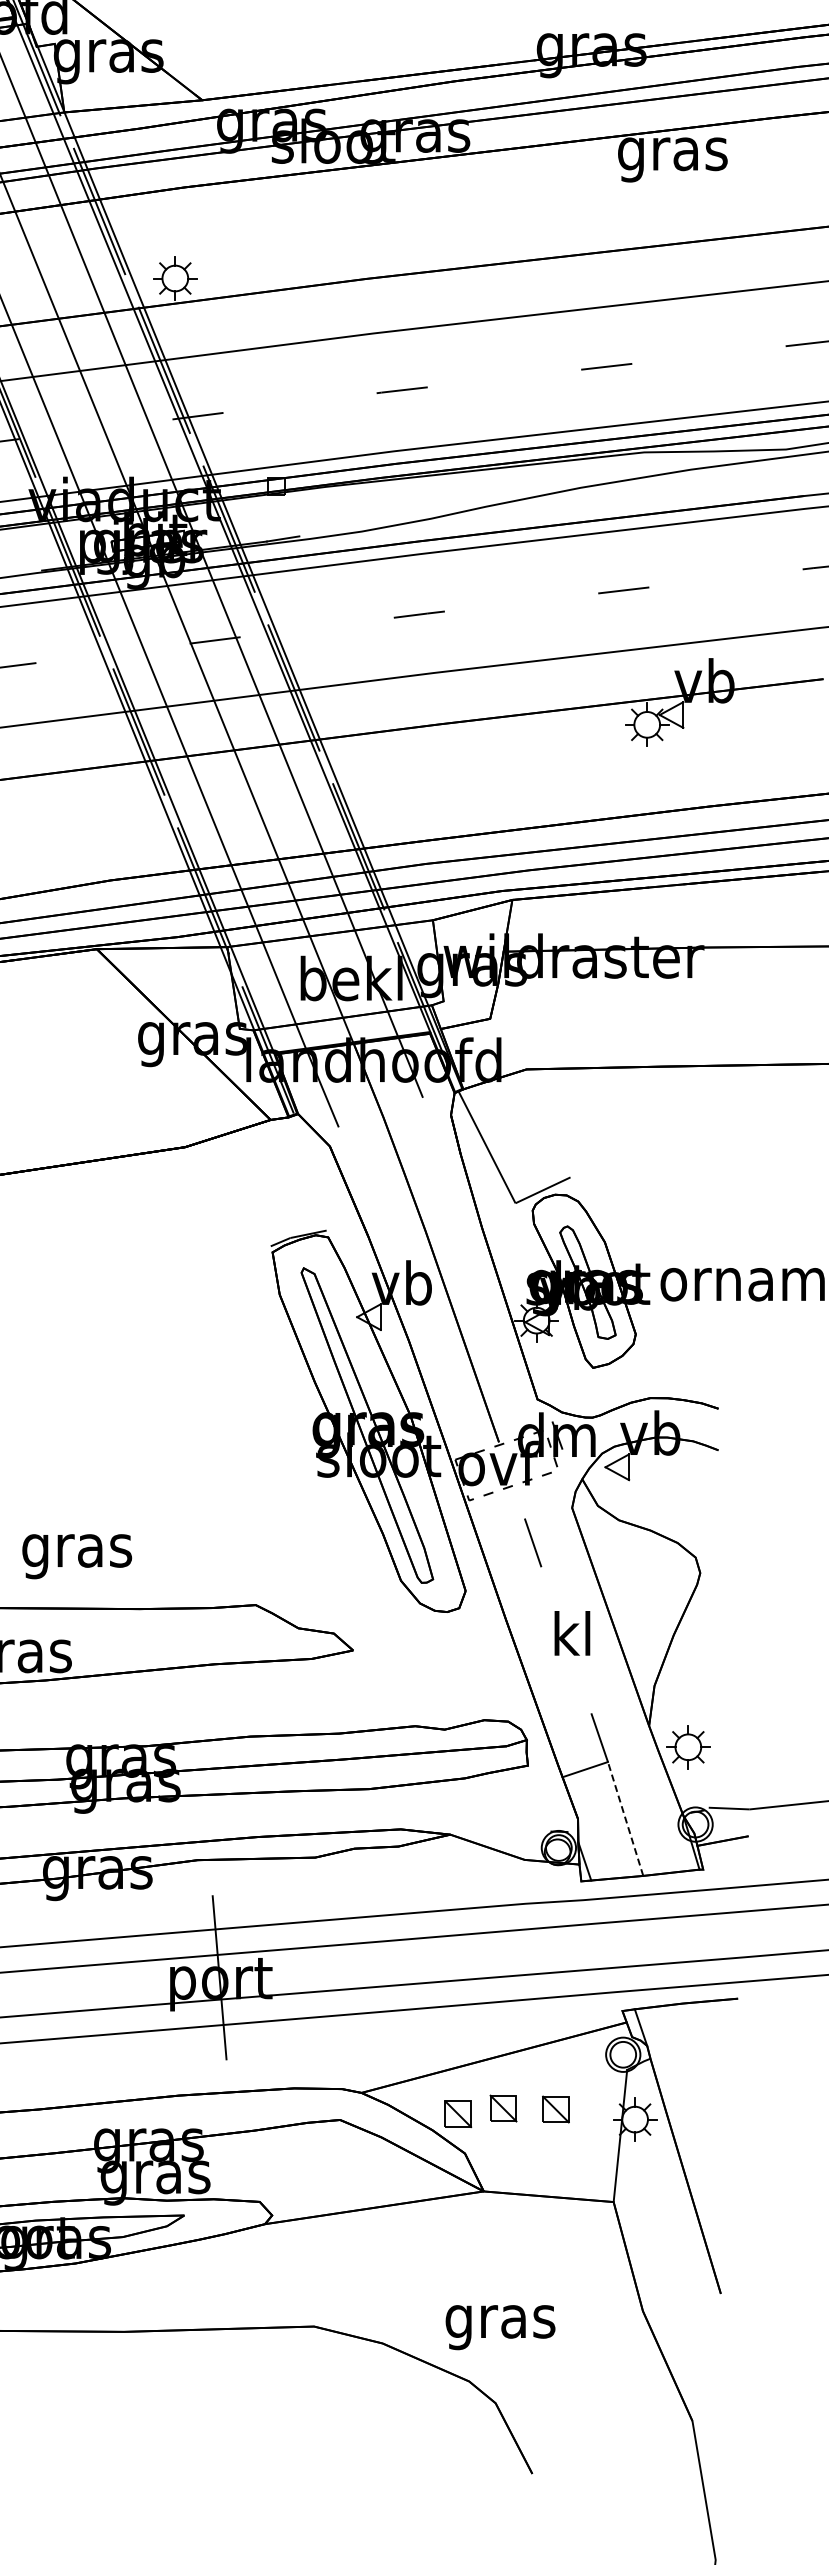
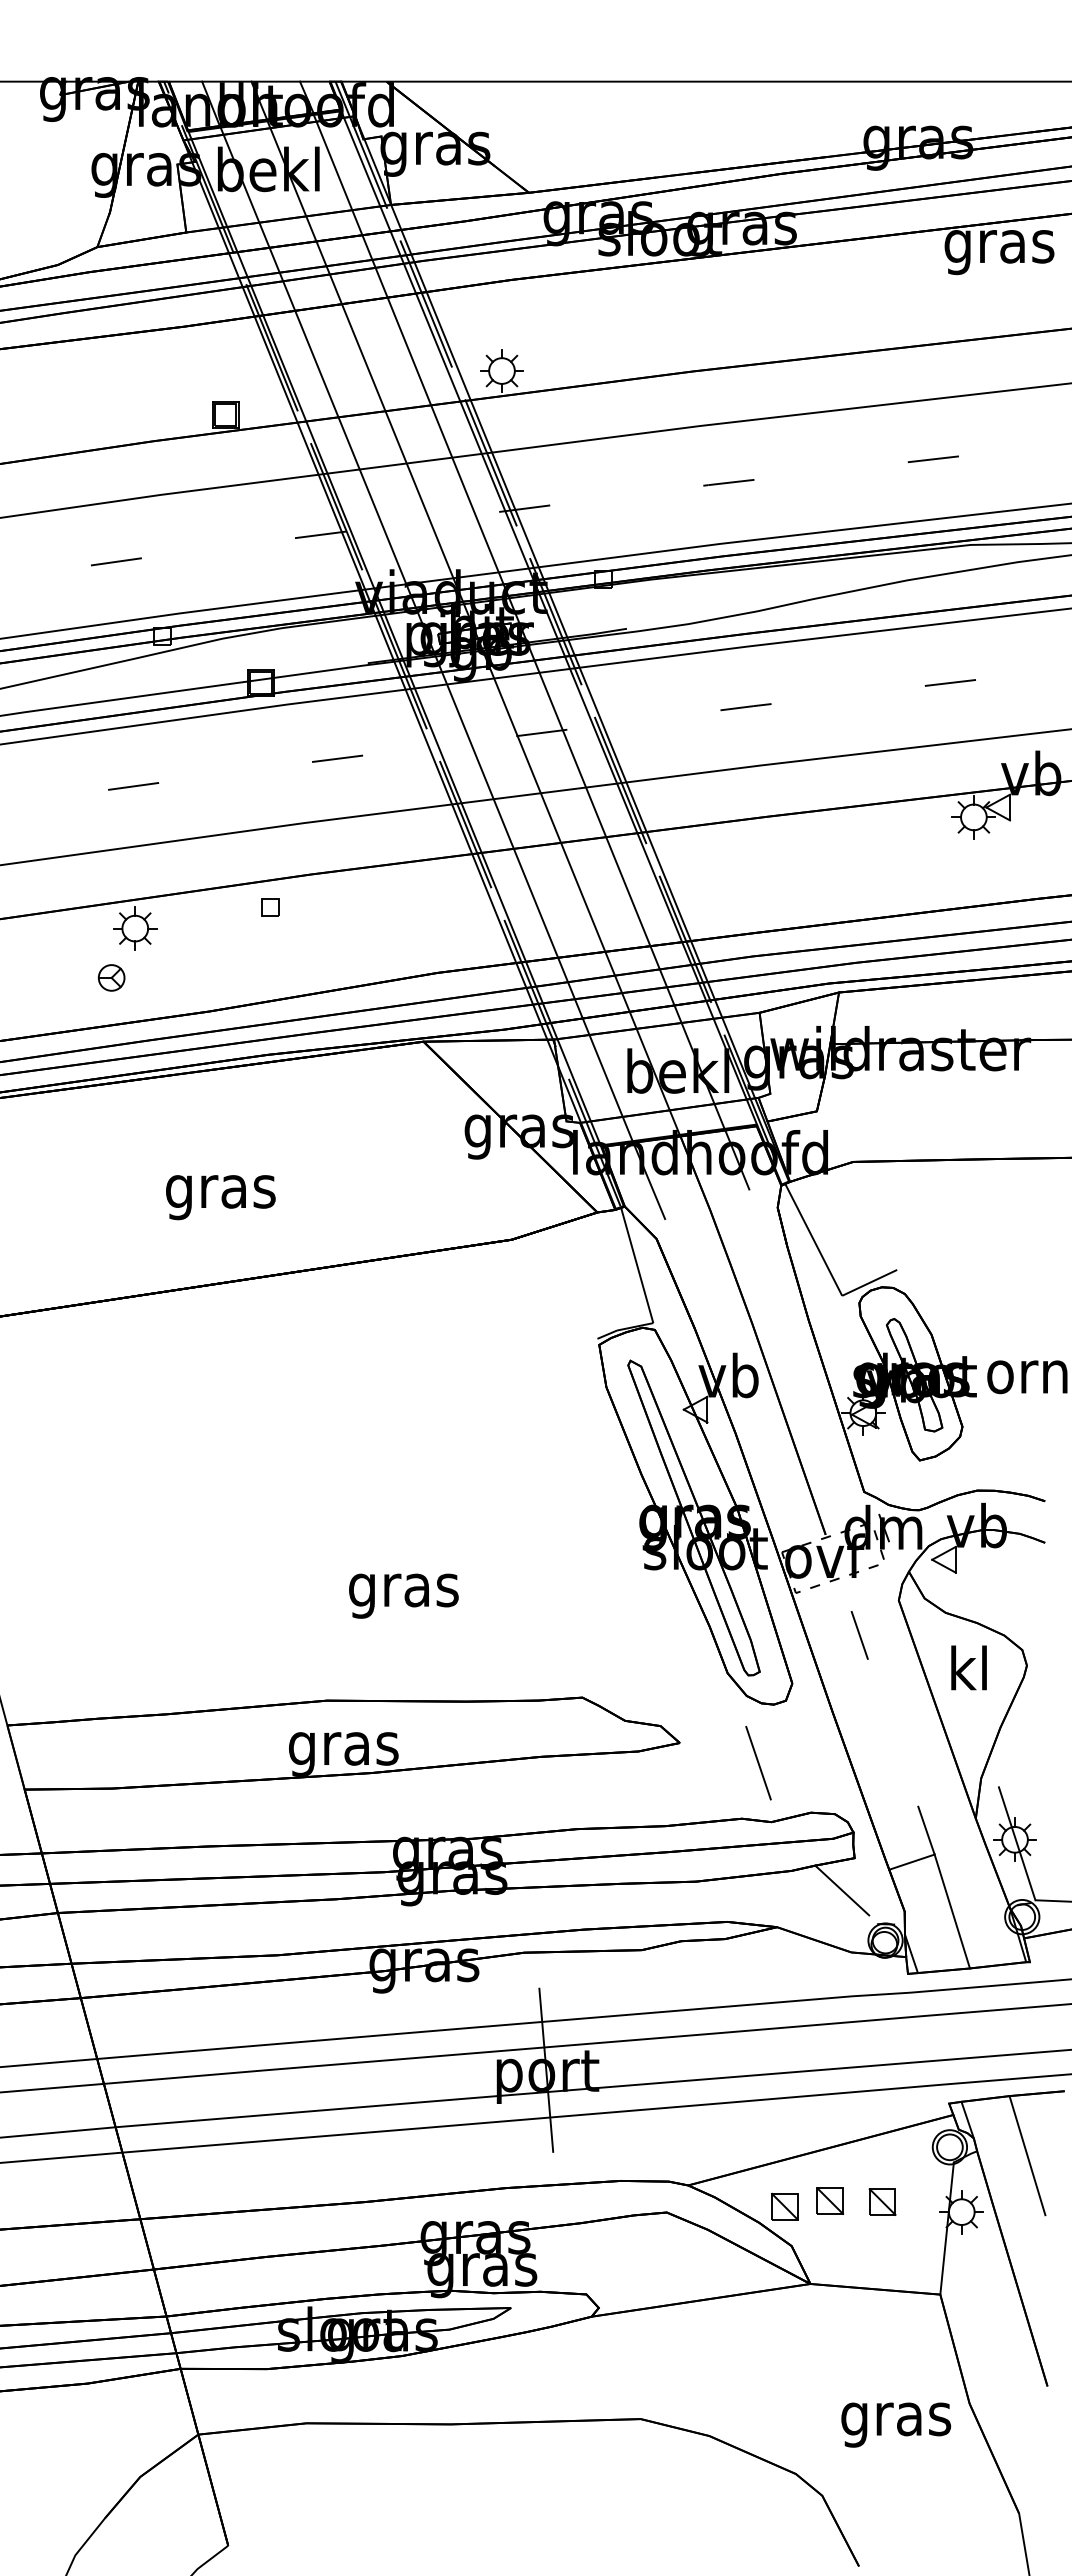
line: (310, 1172) -> (637, 1265), added
text: (76, 1555) -> (403, 1595), moved
text: (571, 1632) -> (968, 1667), moved
line: (431, 1670) -> (758, 1763), added
line: (689, 1750) -> (1016, 1843), added
line: (515, 1797) -> (842, 1890), added
line: (625, 1818) -> (952, 1911), dashed -> solid
line: (700, 2062) -> (1027, 2155), added
text: (500, 2326) -> (896, 2424), moved

